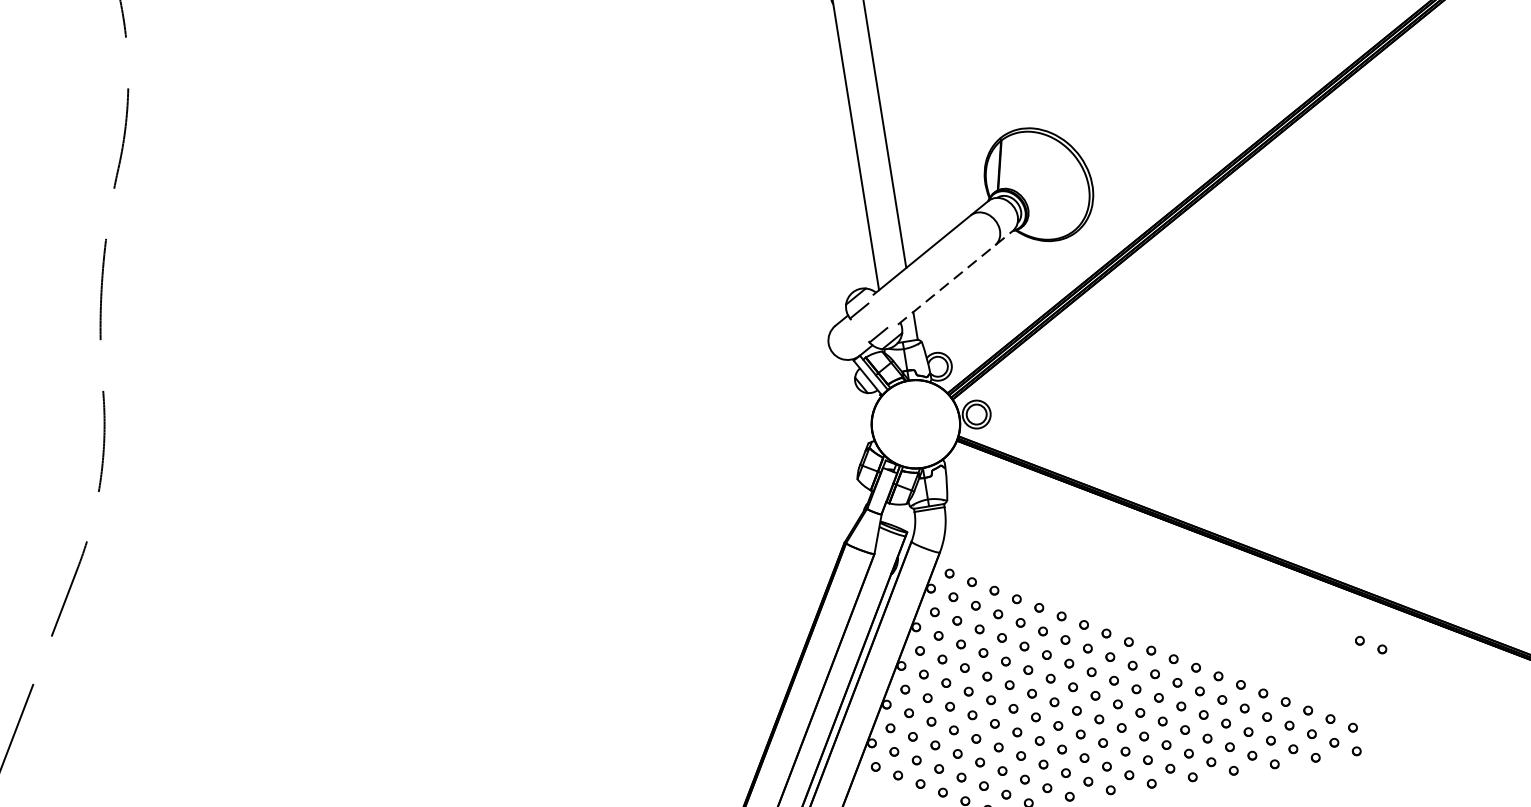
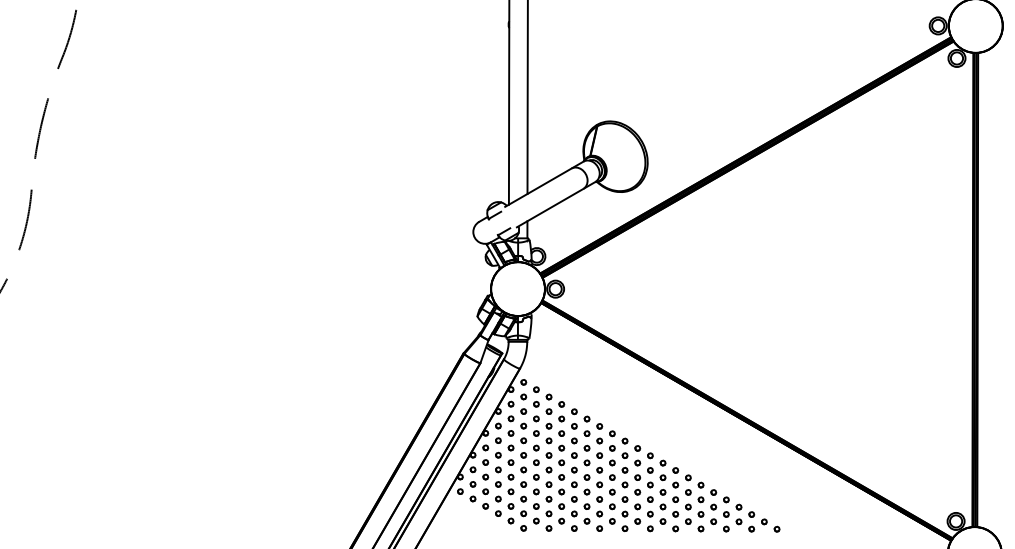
line: (955, 277) -> (556, 204), dashed -> solid
part: (1370, 645) -> (770, 525), moved

